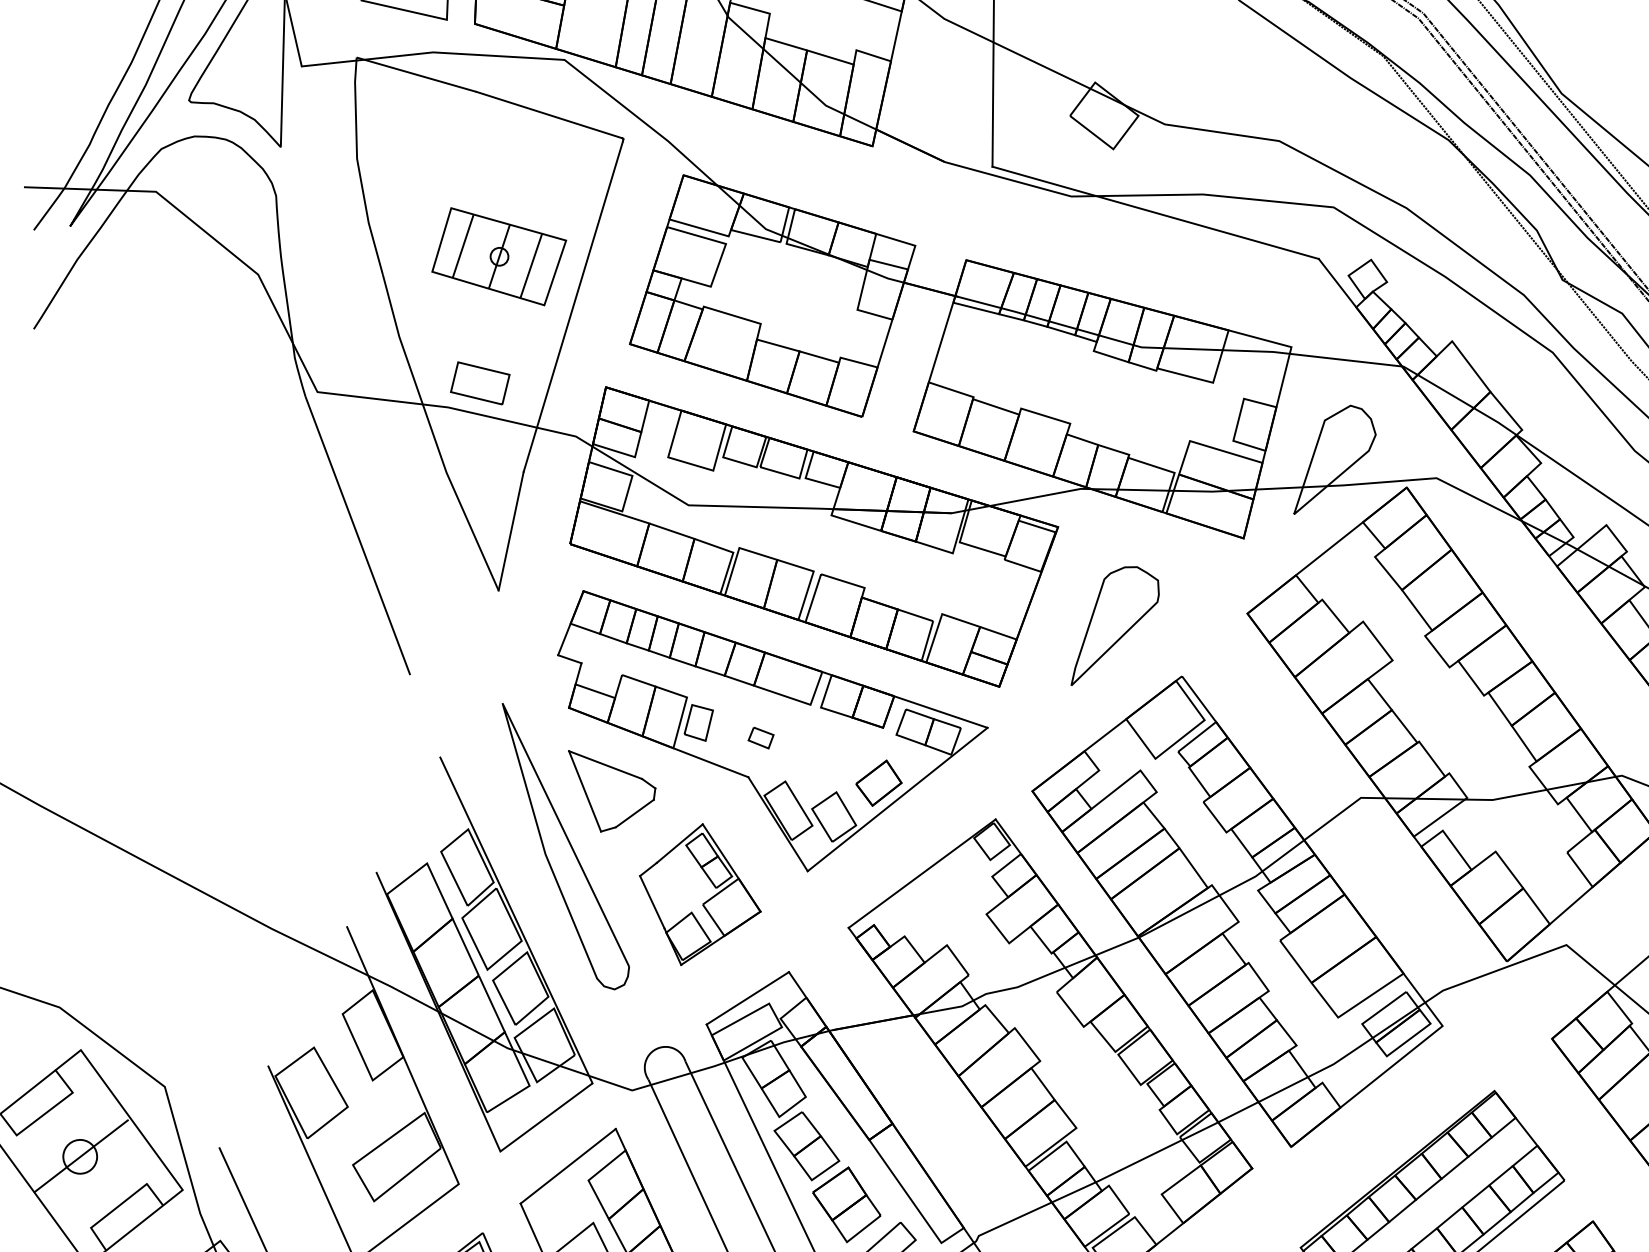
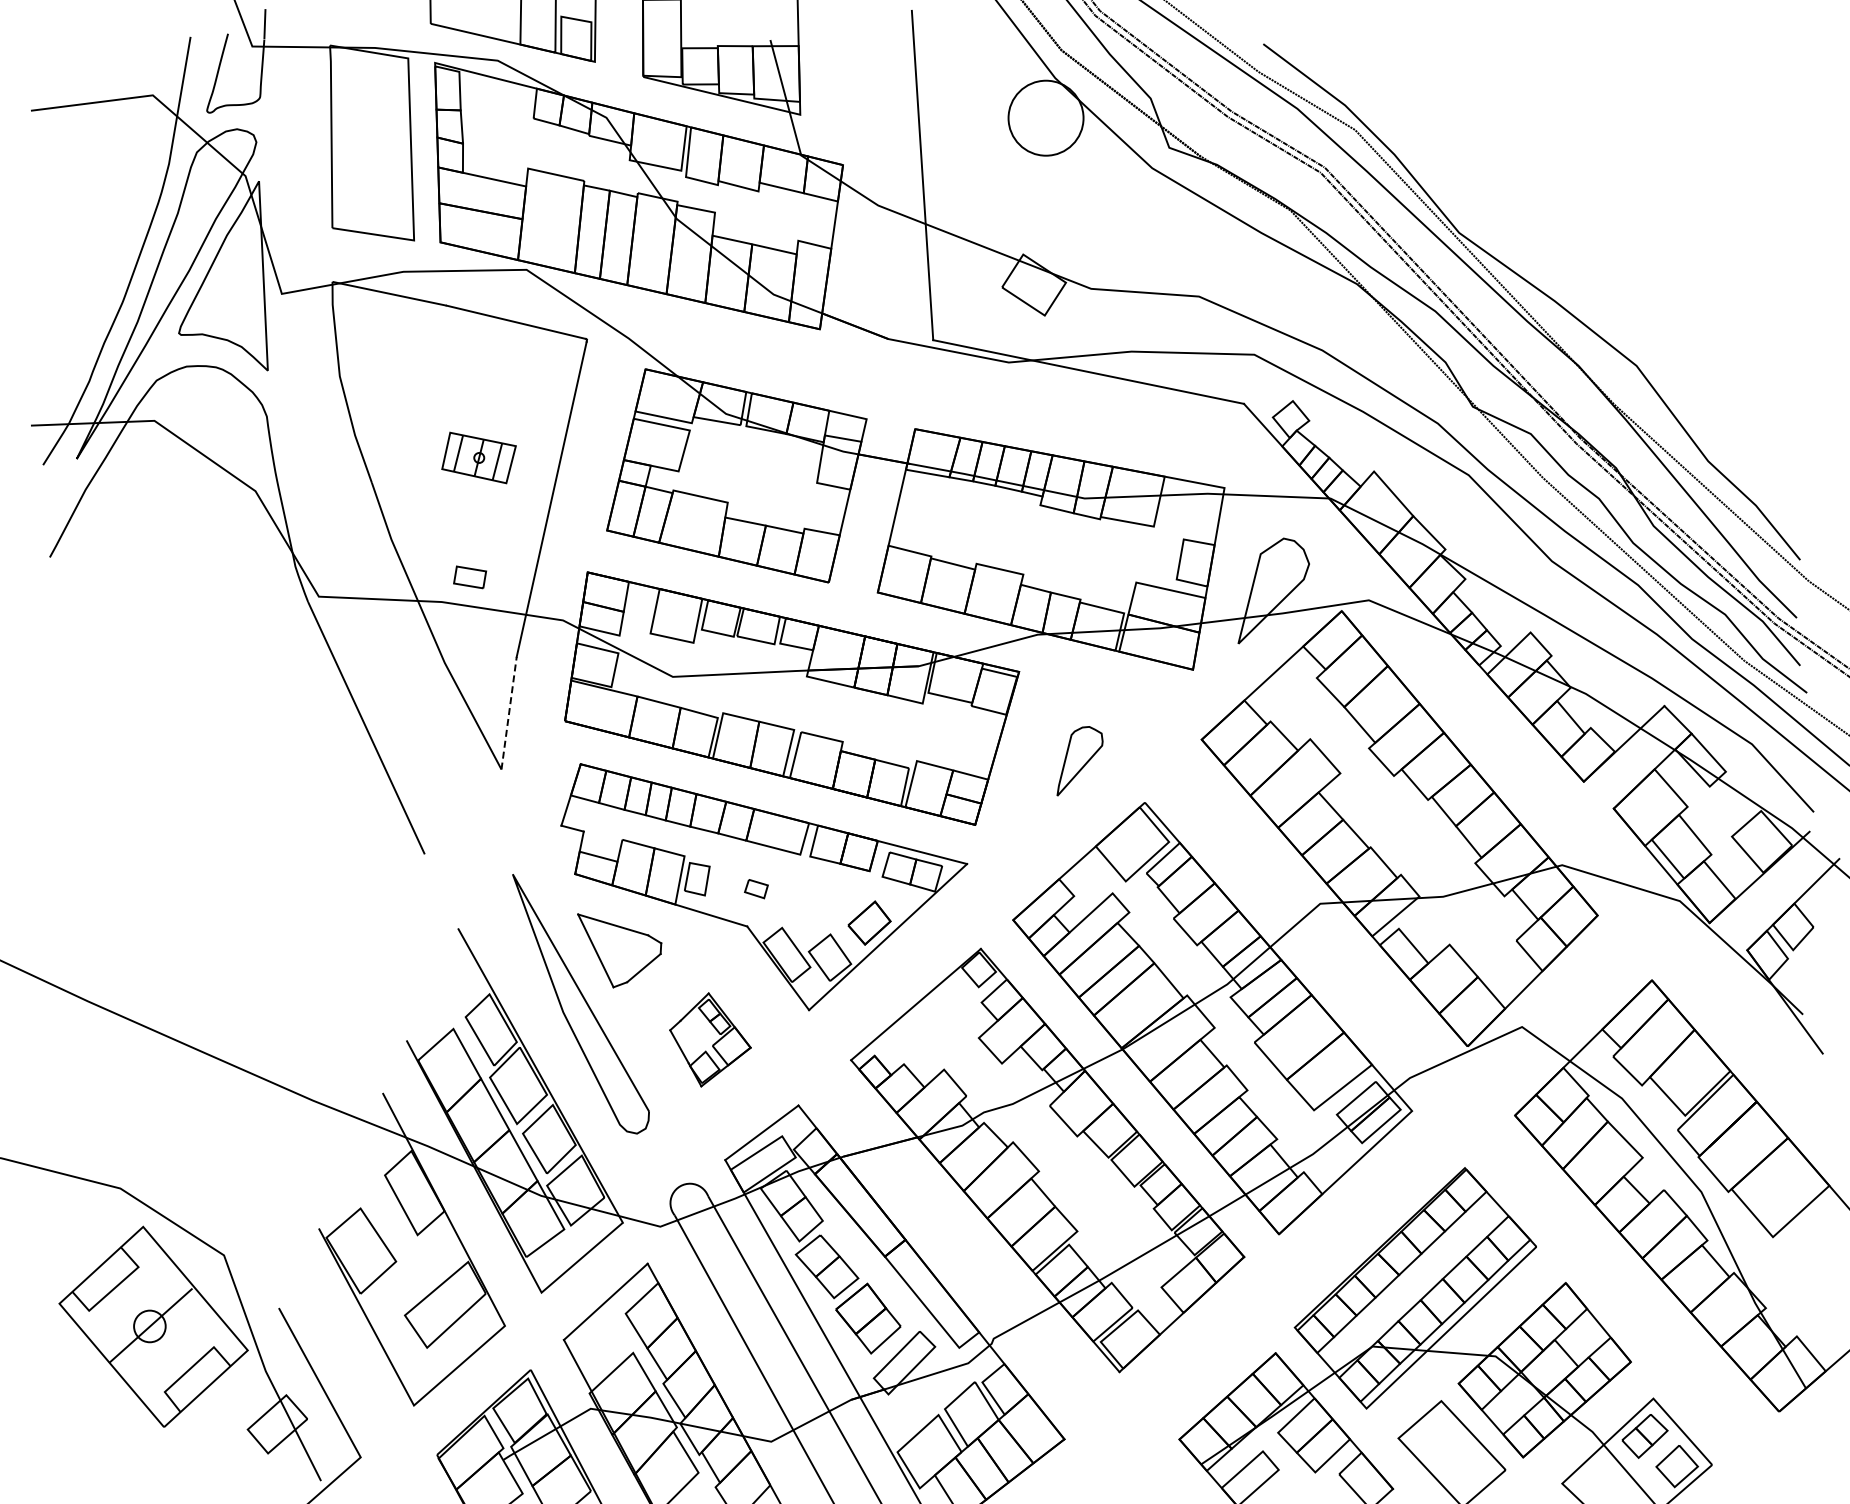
part: (498, 256) -> (478, 457), size x0.6
part: (479, 383) -> (469, 577), size x0.6
line: (511, 531) -> (509, 713), solid -> dashed
part: (1115, 627) -> (1079, 761), size x0.6
part: (700, 894) -> (710, 1039), size x0.7

